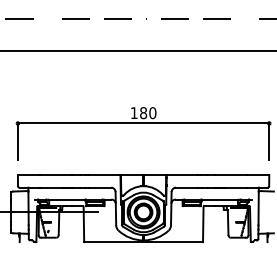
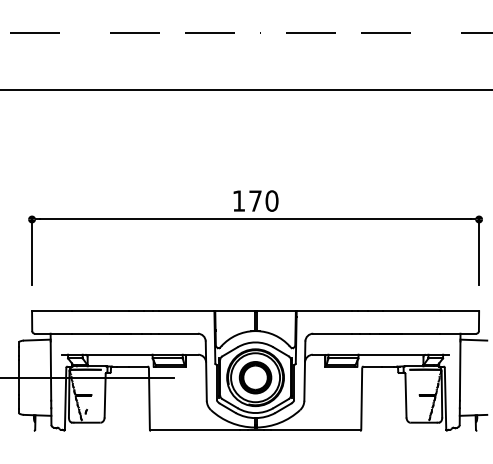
text: (143, 113) -> (255, 201), 180 -> 170

